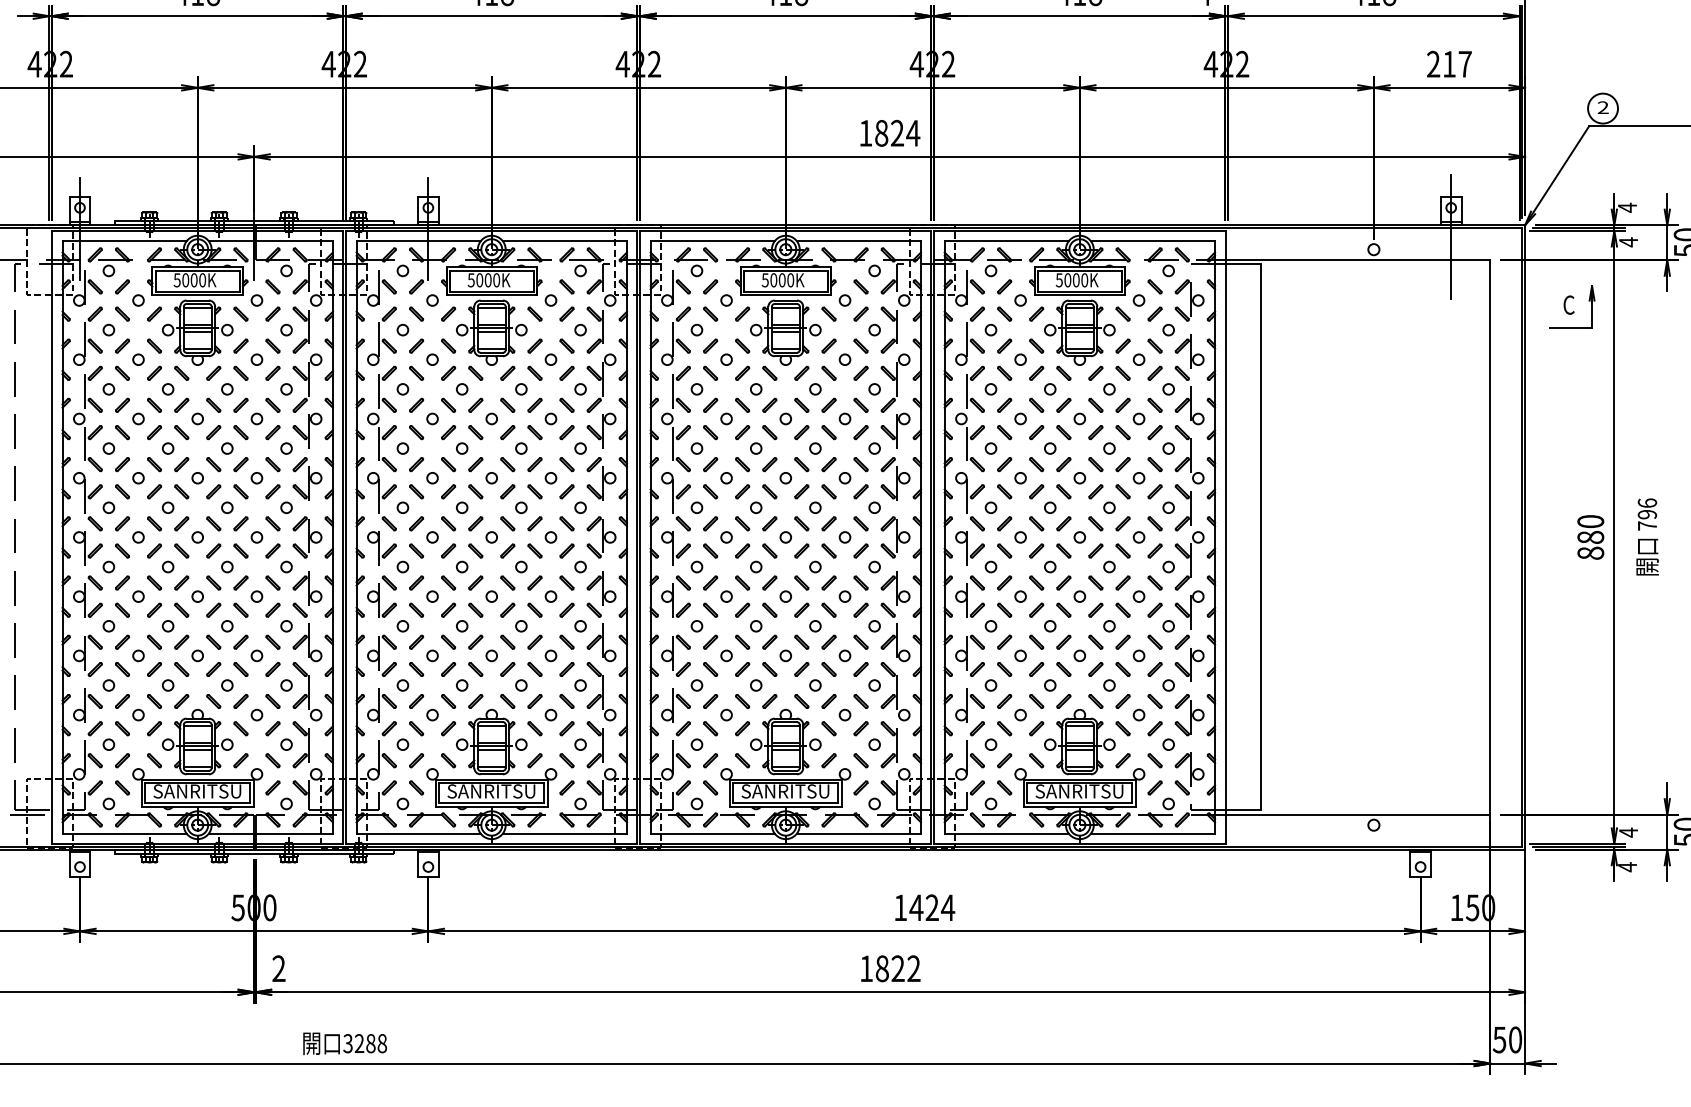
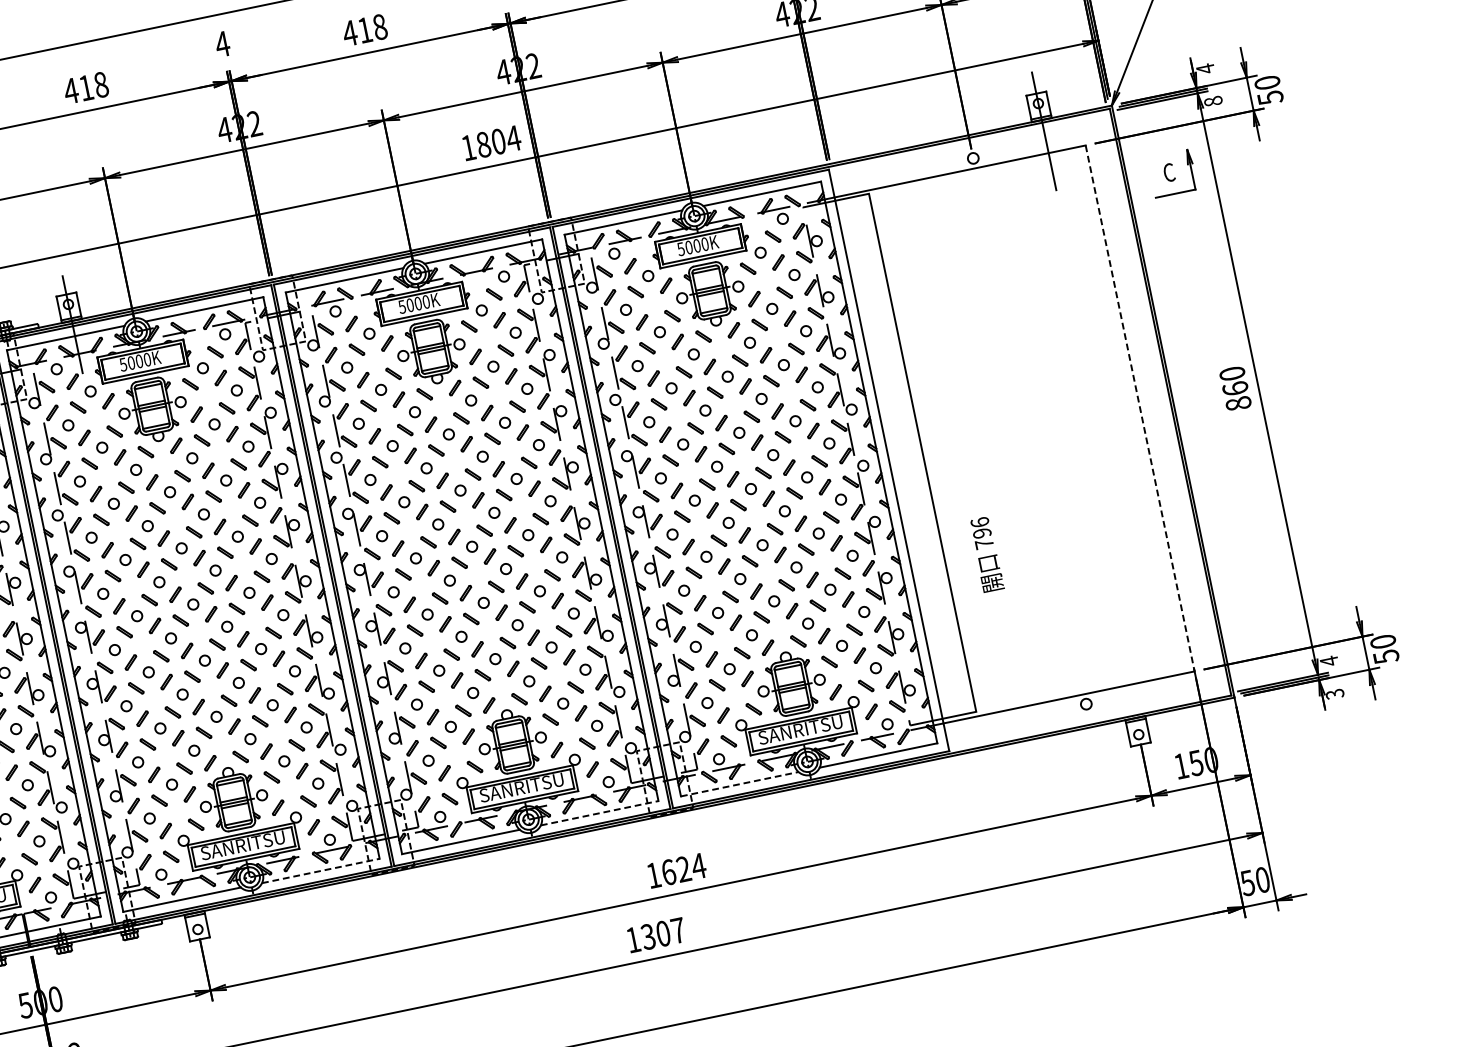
text: (897, 133) -> (498, 141), 1824 -> 1804
text: (1628, 242) -> (1213, 101), 4 -> 8
text: (1590, 536) -> (1235, 387), 880 -> 860
text: (1647, 536) -> (986, 554), moved
line: (1490, 537) -> (1140, 408), solid -> dashed
line: (565, 833) -> (321, 870), solid -> dashed
line: (859, 833) -> (600, 813), solid -> dashed
line: (1007, 833) -> (740, 784), solid -> dashed
text: (1627, 867) -> (1335, 694), 4 -> 3
text: (916, 907) -> (668, 872), 1424 -> 1624
text: (897, 968) -> (662, 933), 1822 -> 1307

